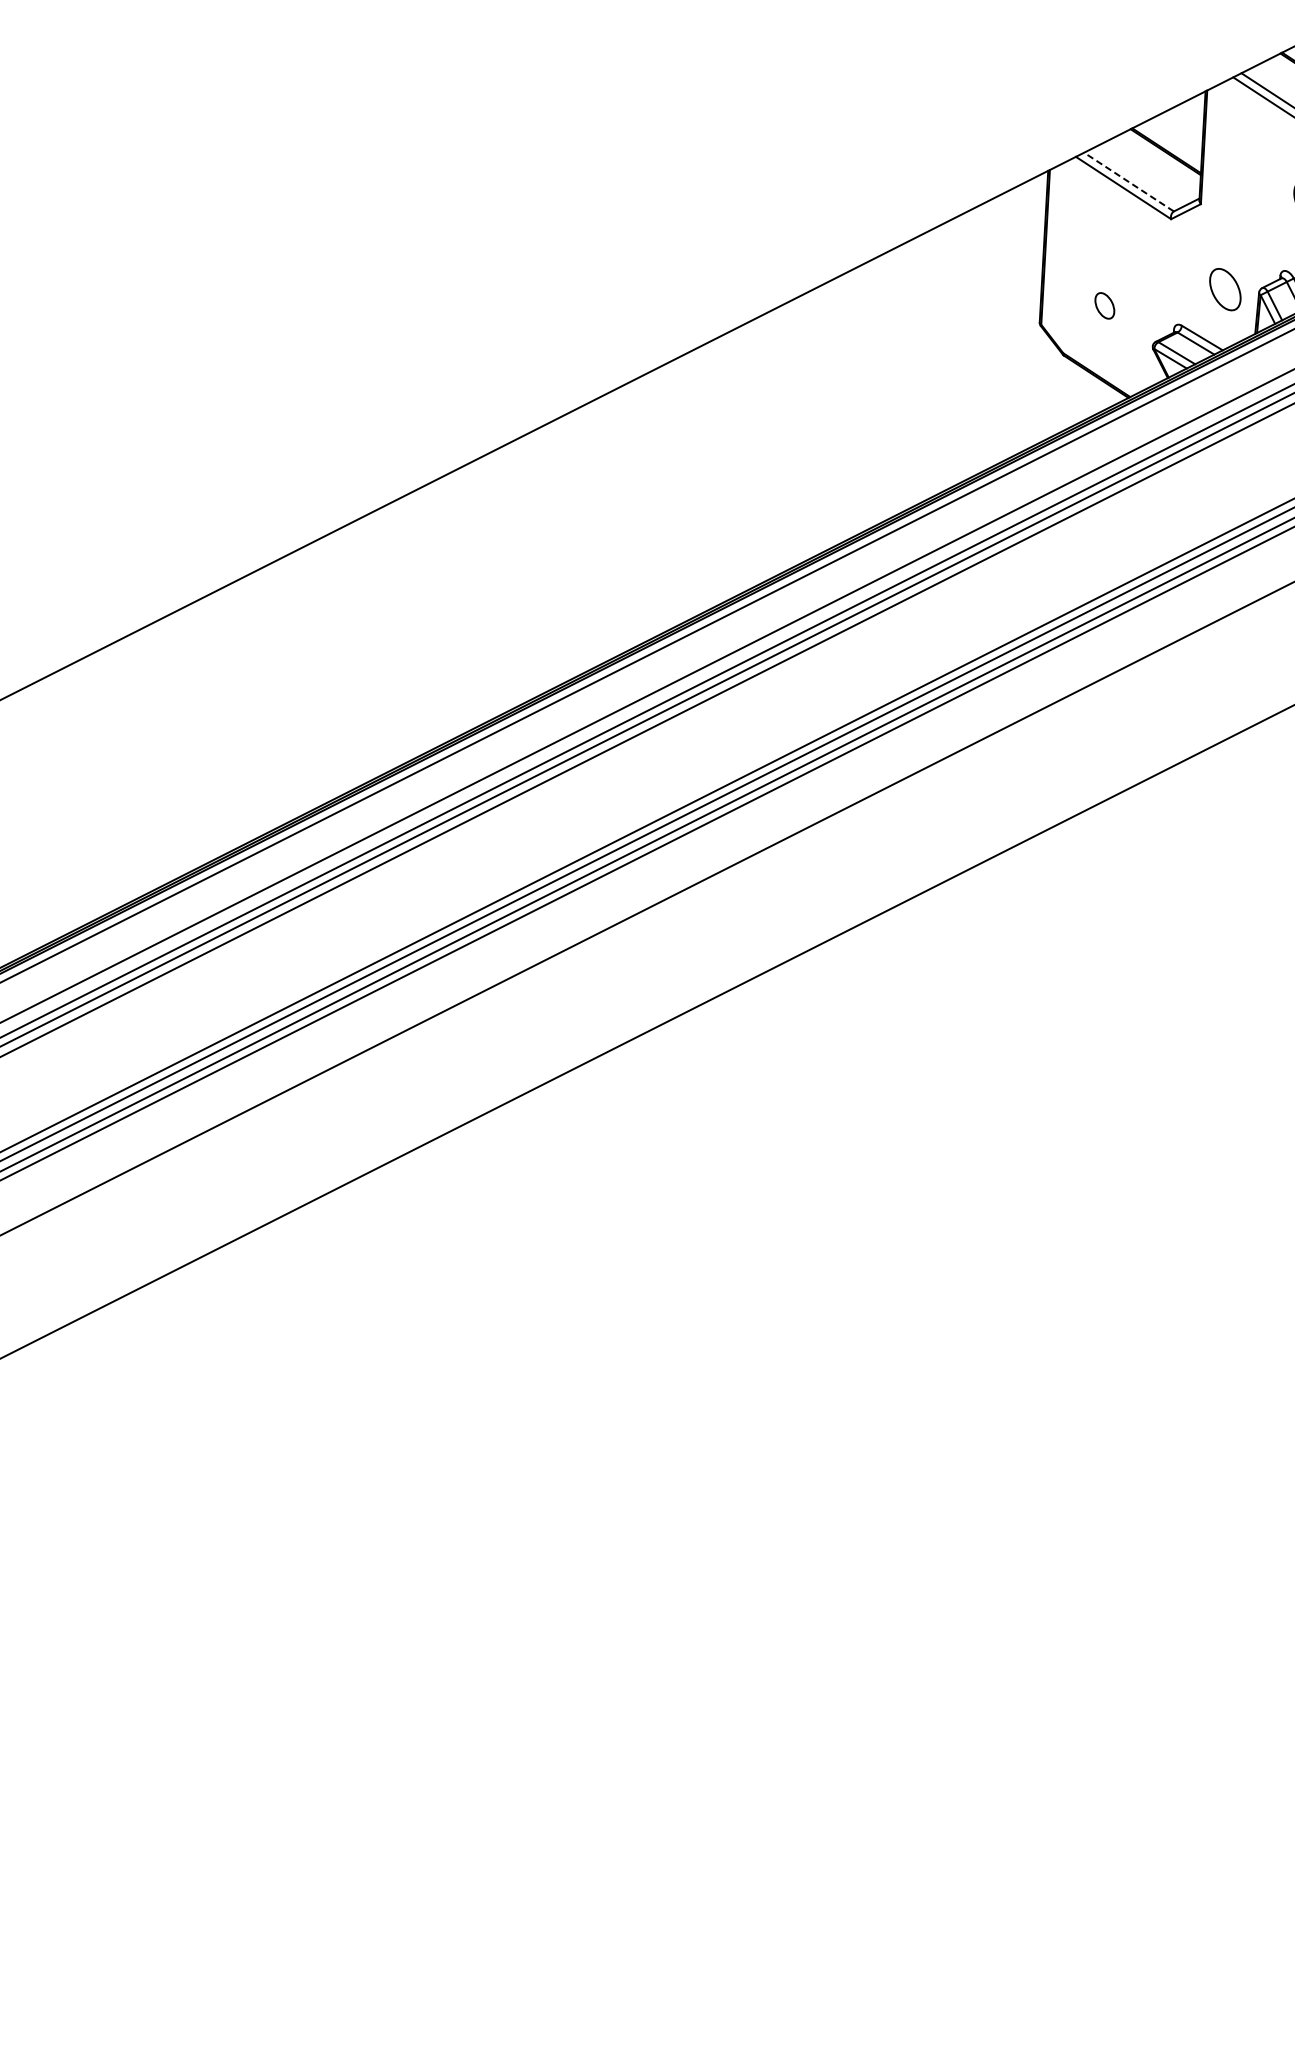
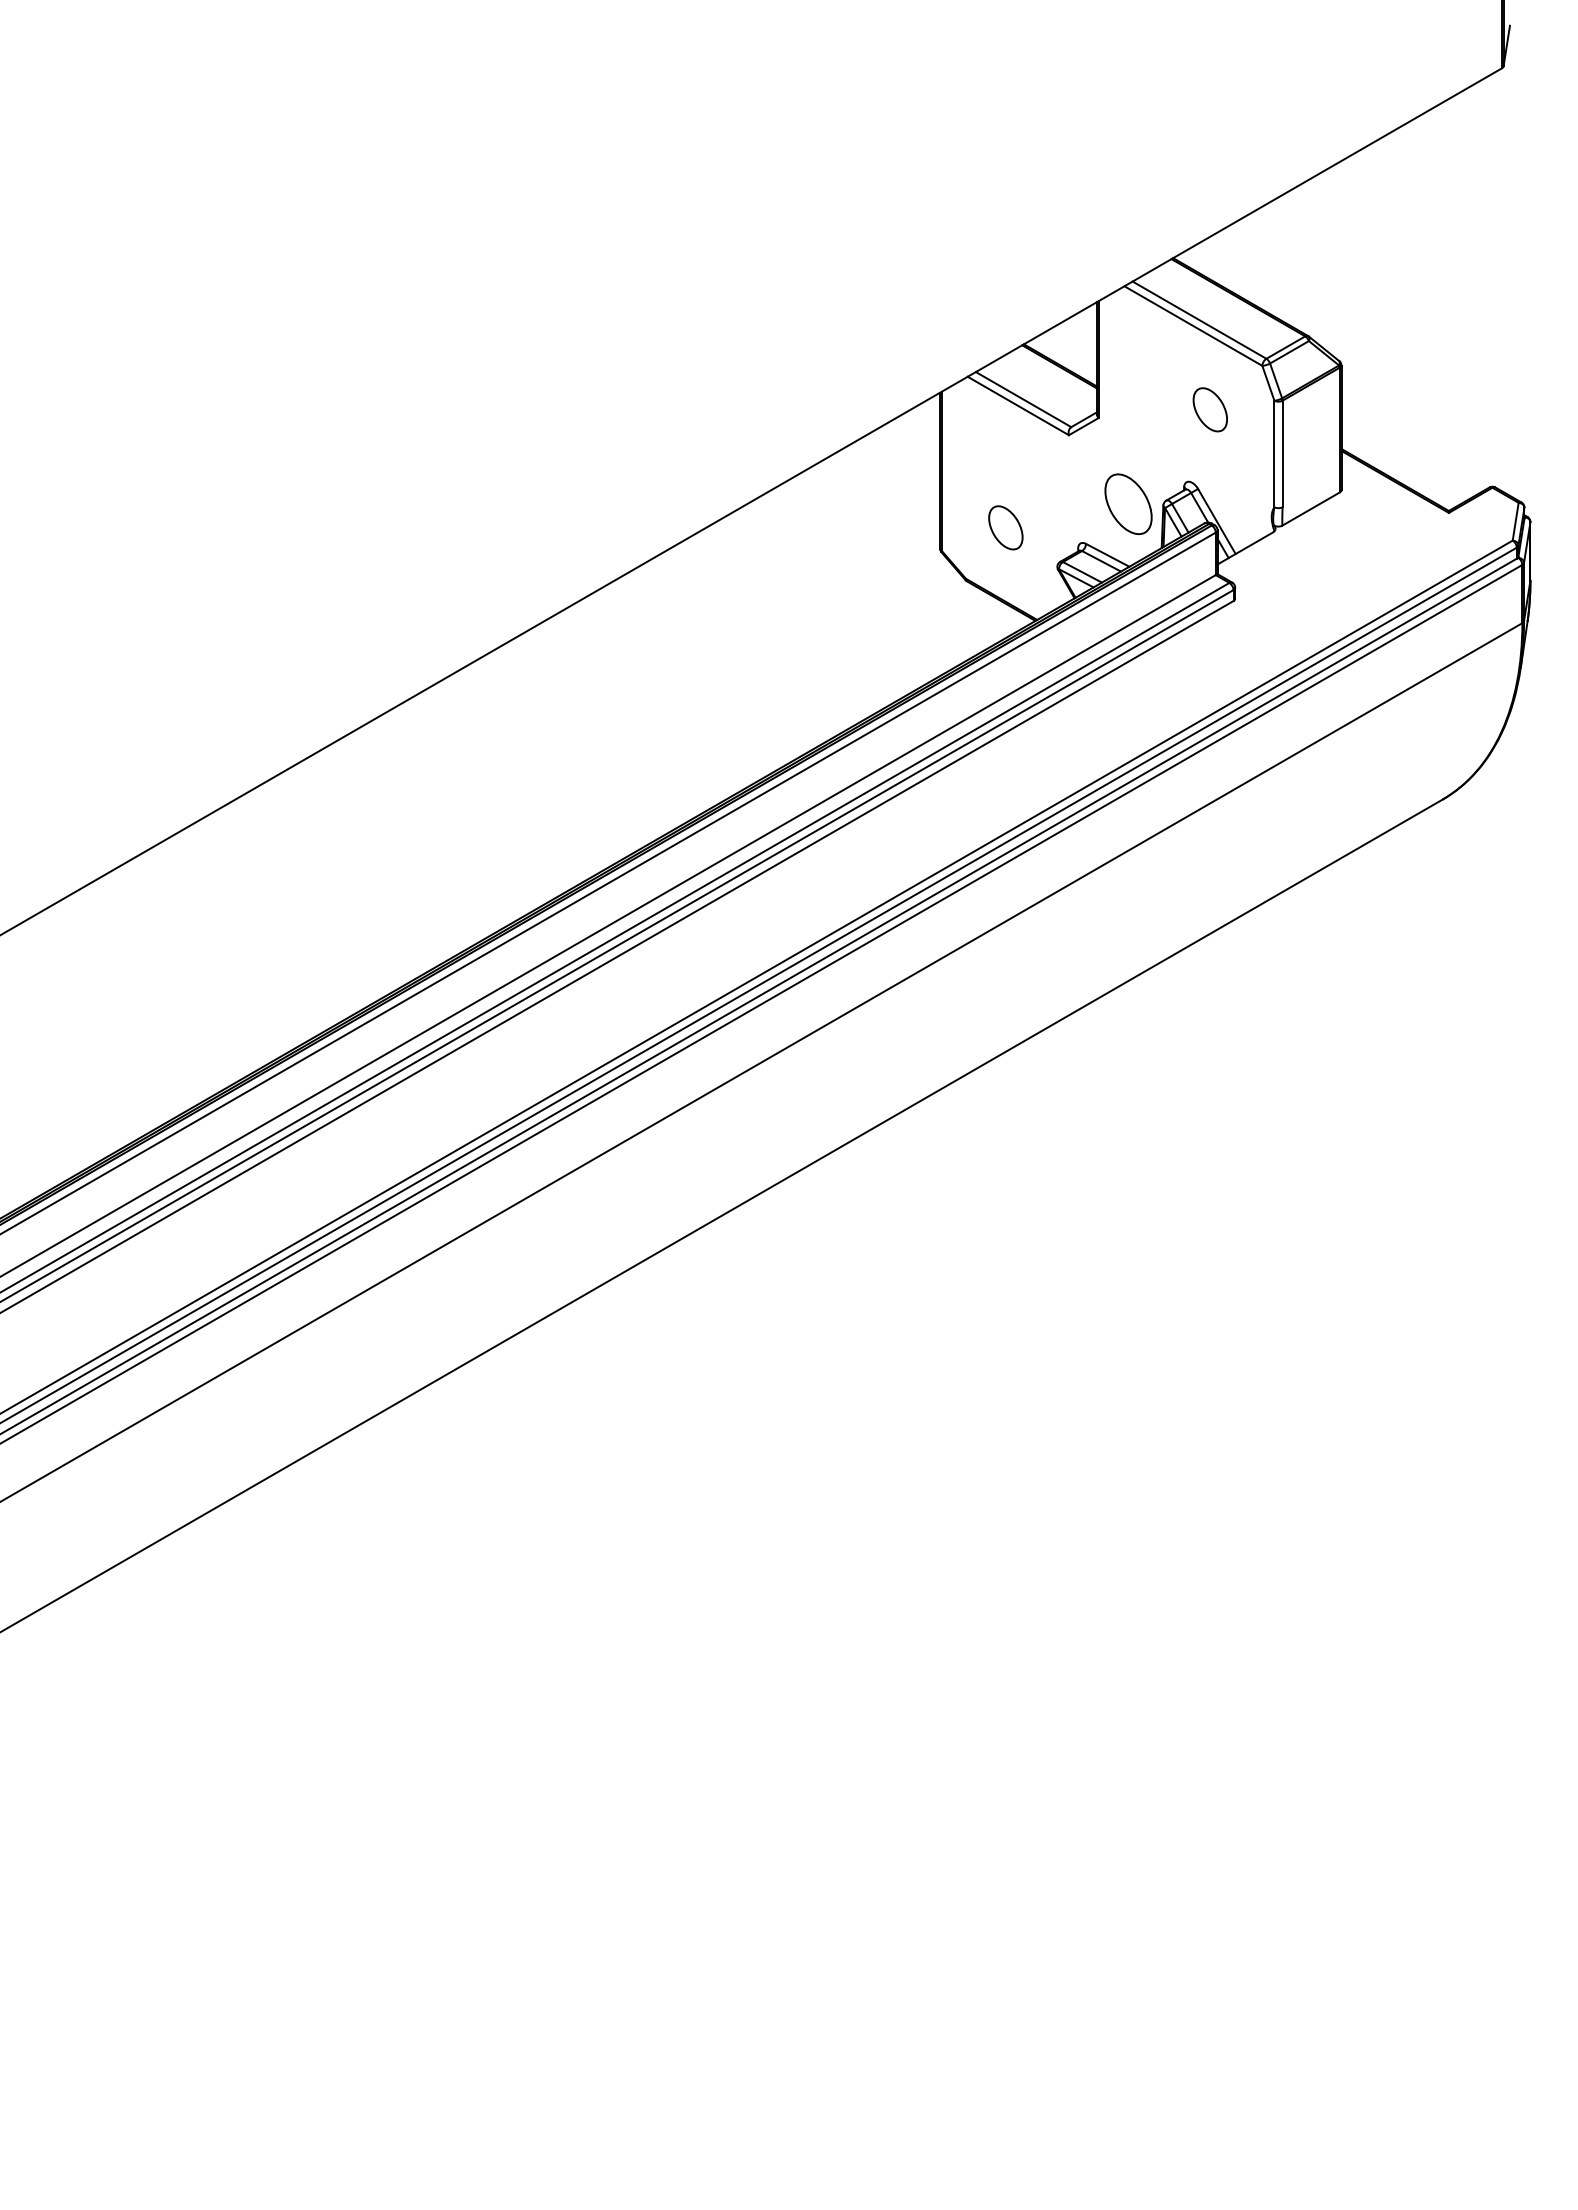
line: (1128, 181) -> (1023, 399), dashed -> solid
part: (1225, 289) -> (1128, 504), size x1.43
part: (1104, 305) -> (1005, 527), size x1.67

